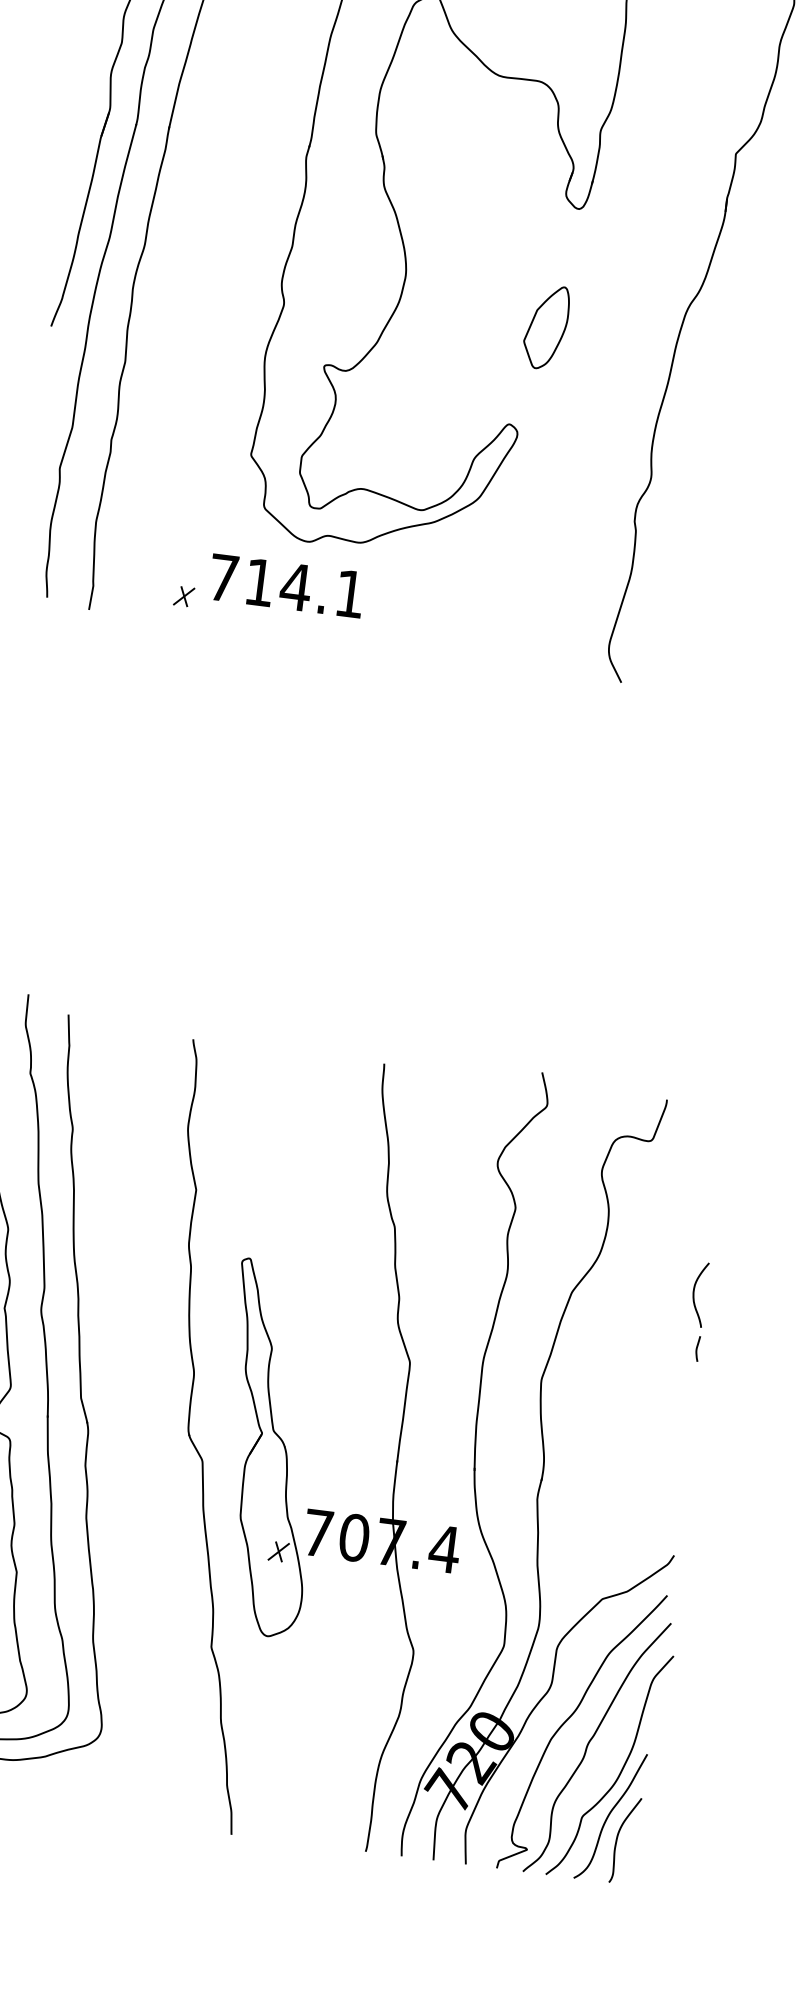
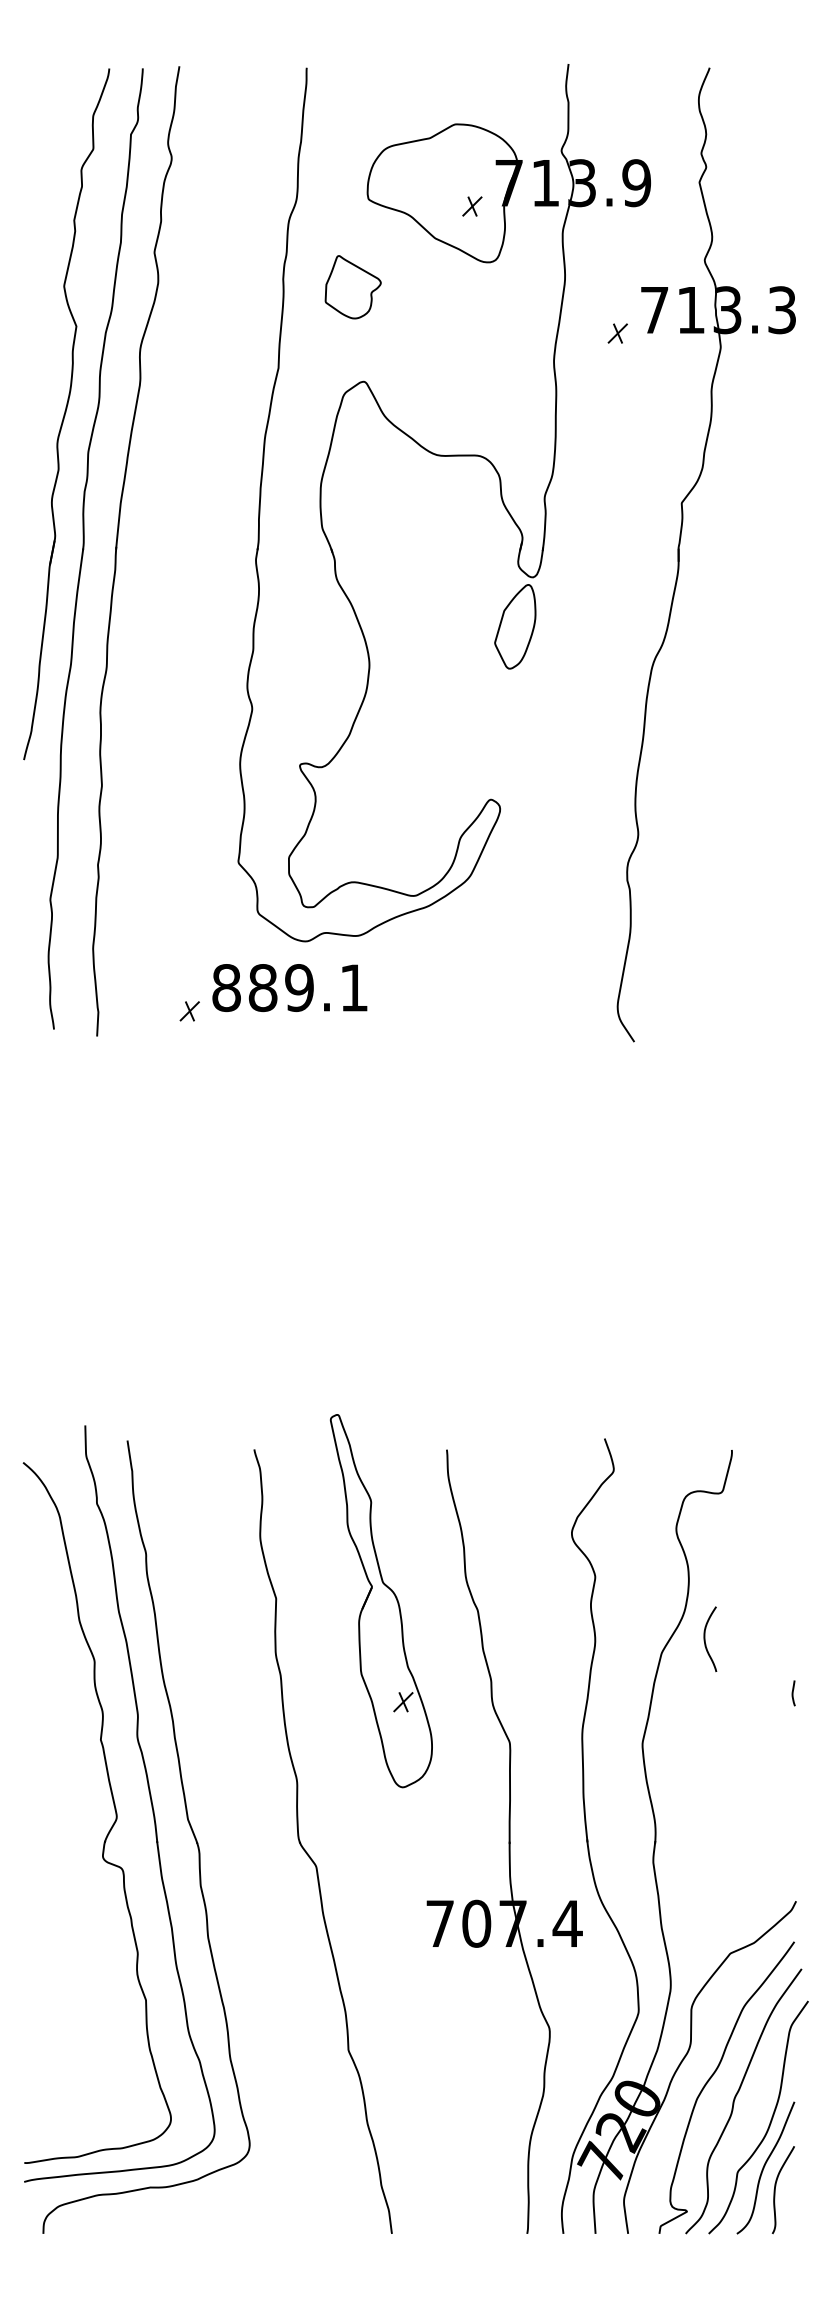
part: (546, 327) -> (515, 626), moved
text: (260, 583) -> (263, 988), 714.1 -> 889.1
curve: (694, 1293) -> (705, 1638), moved
part: (268, 1449) -> (380, 1601), moved

